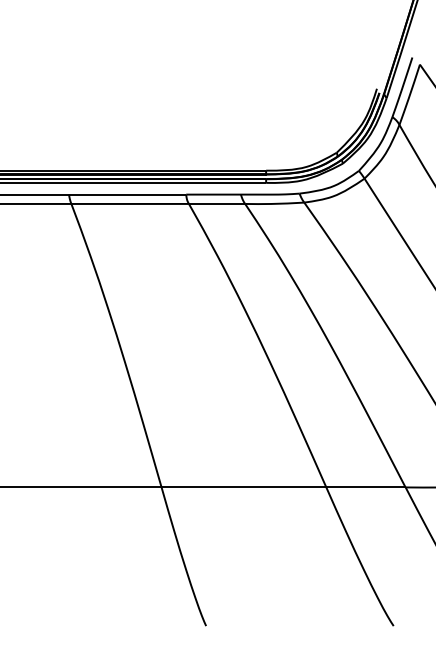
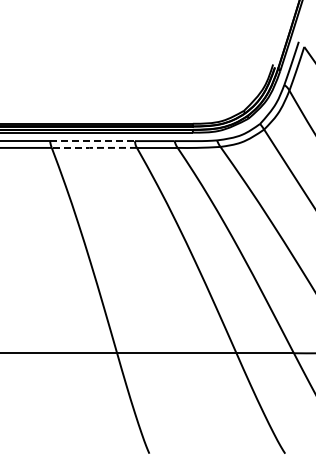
line: (128, 195) -> (93, 141), solid -> dashed
line: (128, 203) -> (93, 147), solid -> dashed

